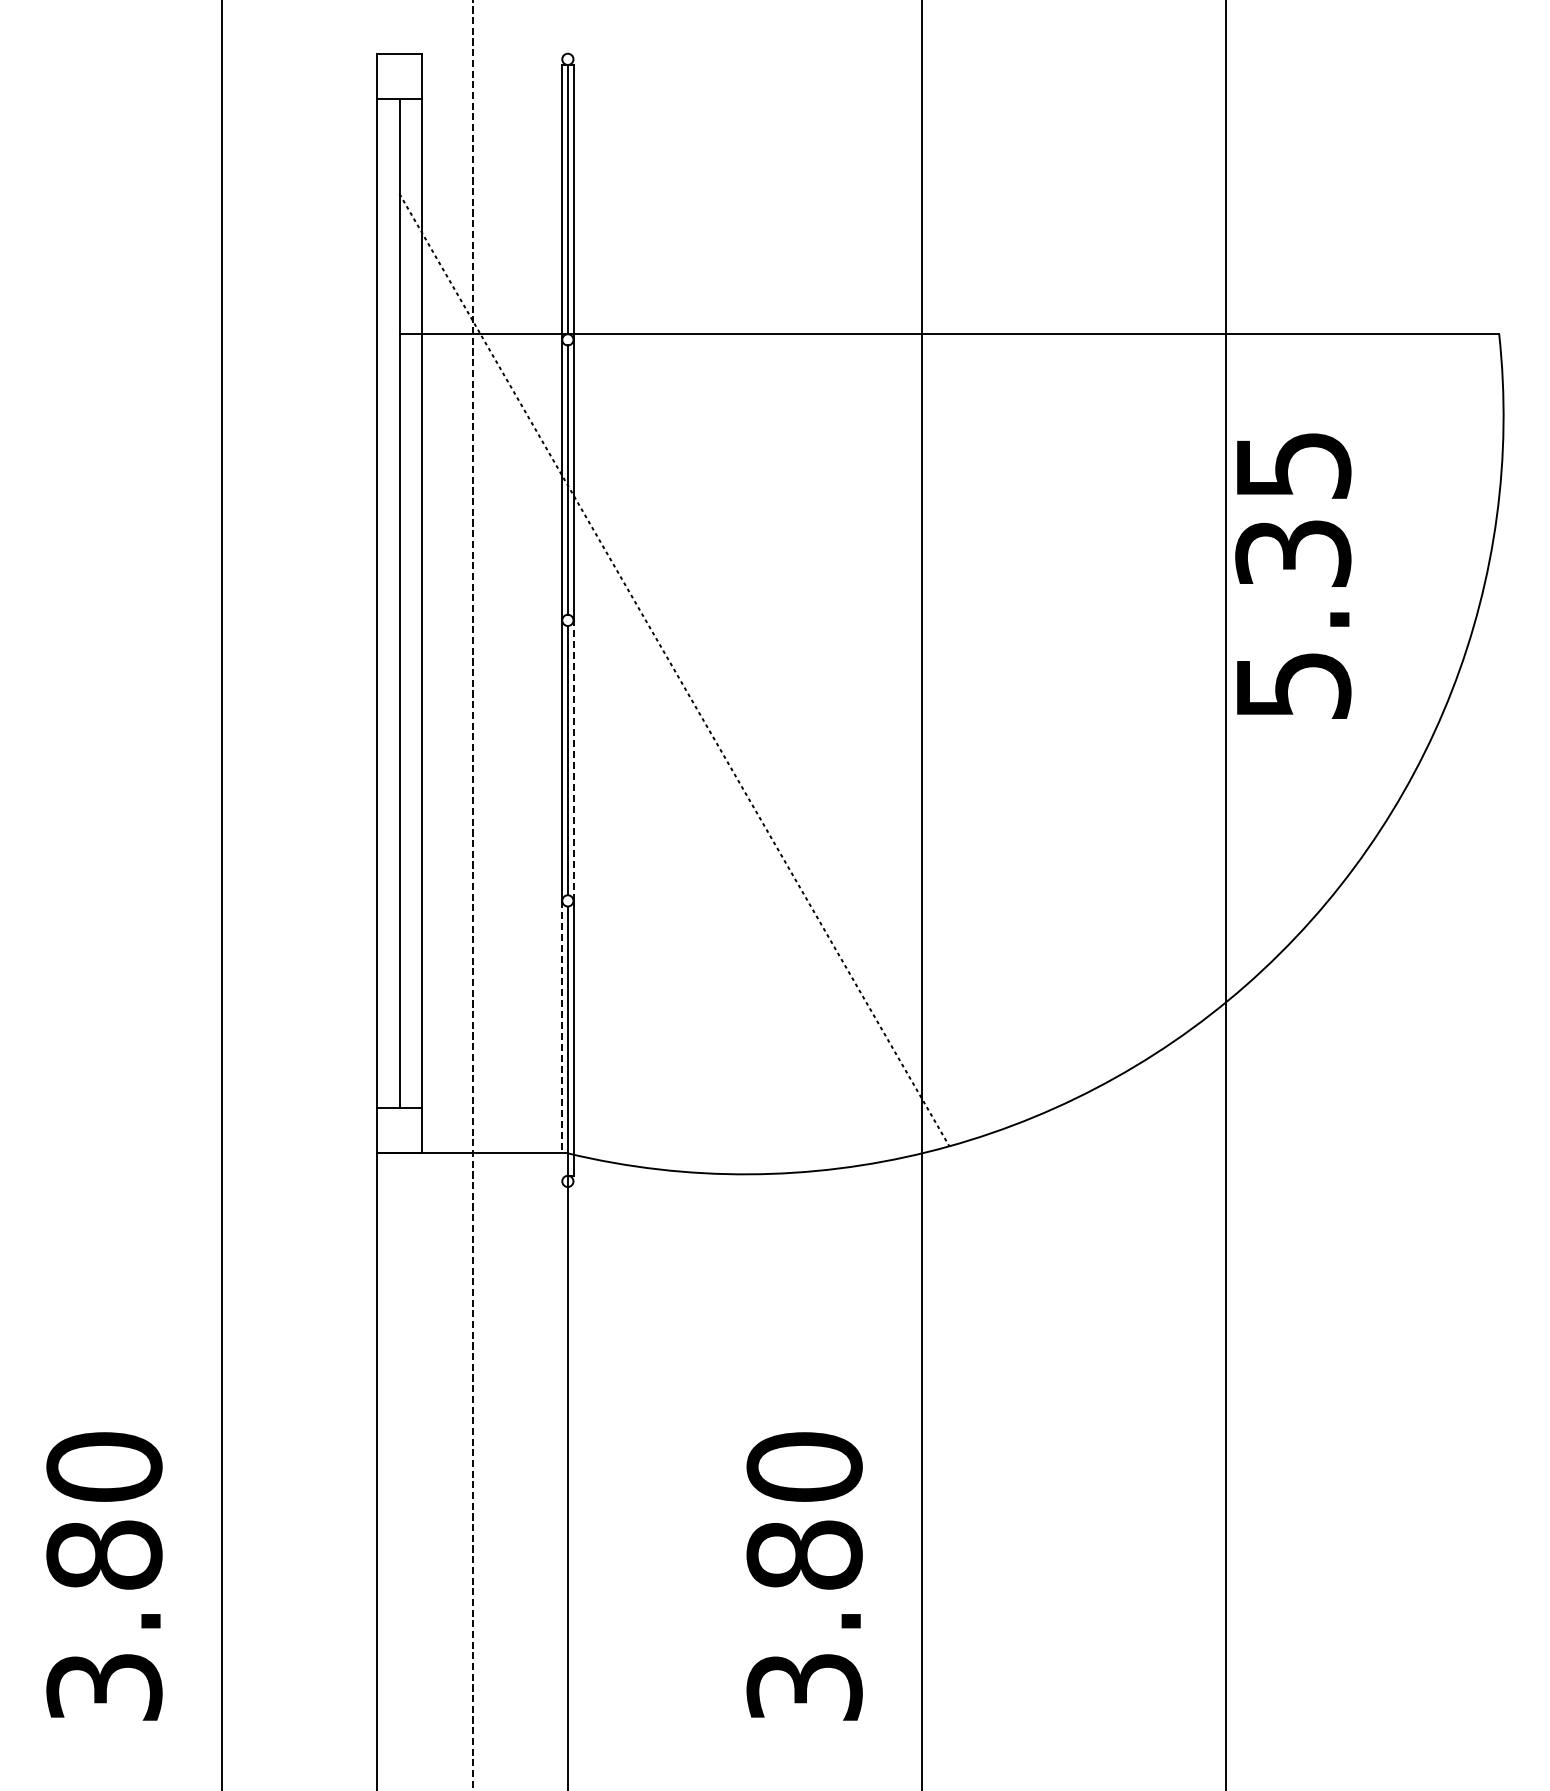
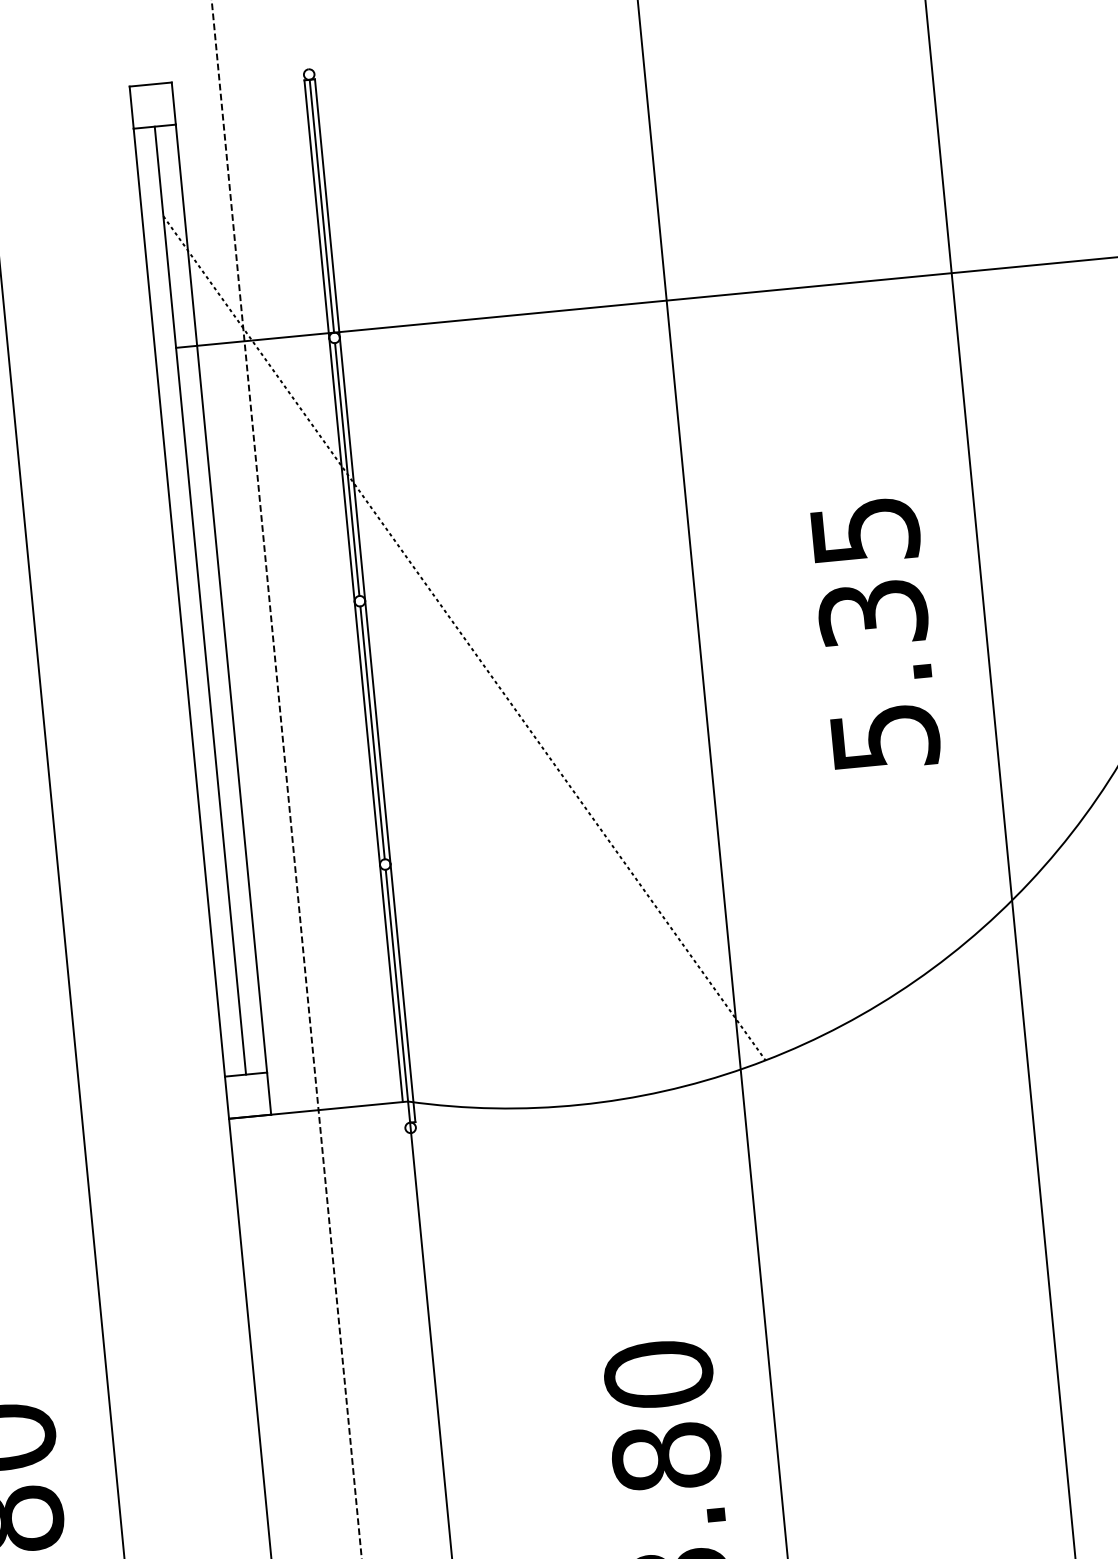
text: (1293, 575) -> (875, 634), moved
line: (573, 760) -> (377, 732), dashed -> solid
line: (562, 1027) -> (391, 983), dashed -> solid

